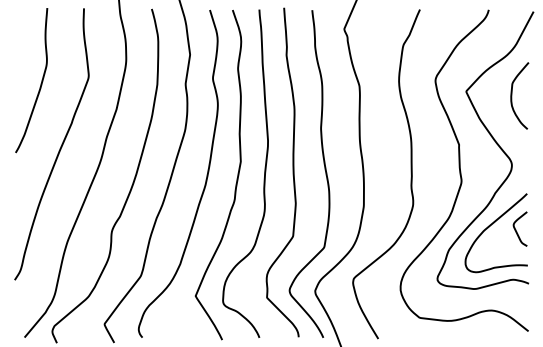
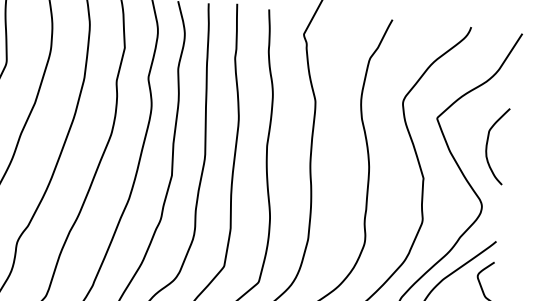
curve: (512, 95) -> (488, 144), moved

